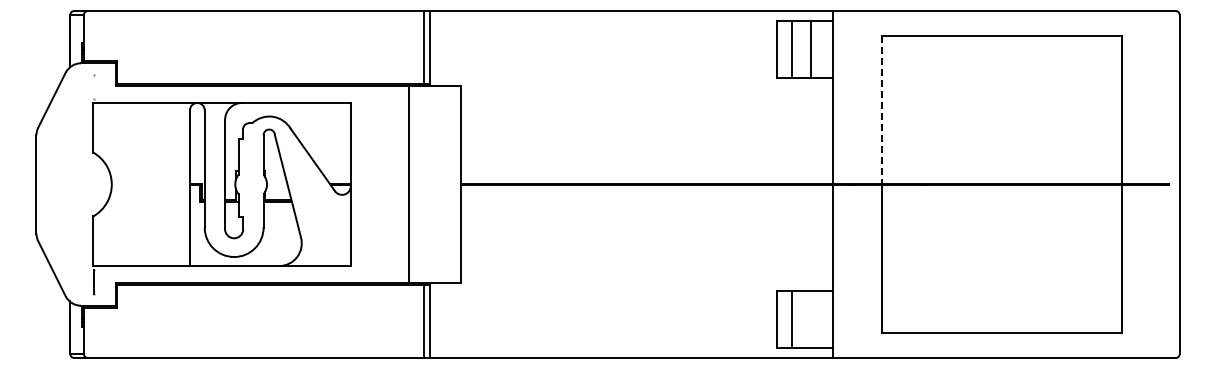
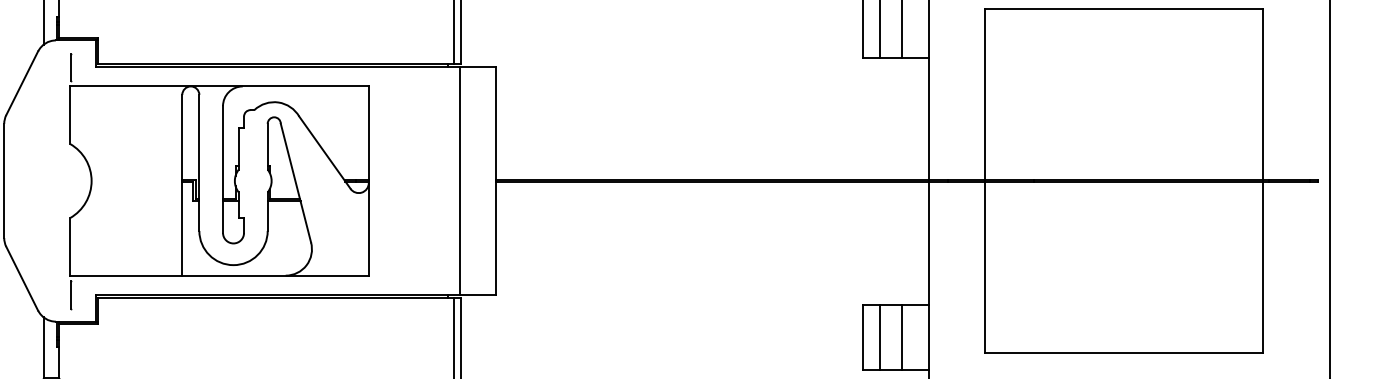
line: (94, 86) -> (71, 67), added
line: (881, 110) -> (984, 95), dashed -> solid
line: (409, 184) -> (460, 181), moved
line: (810, 319) -> (902, 337), added

